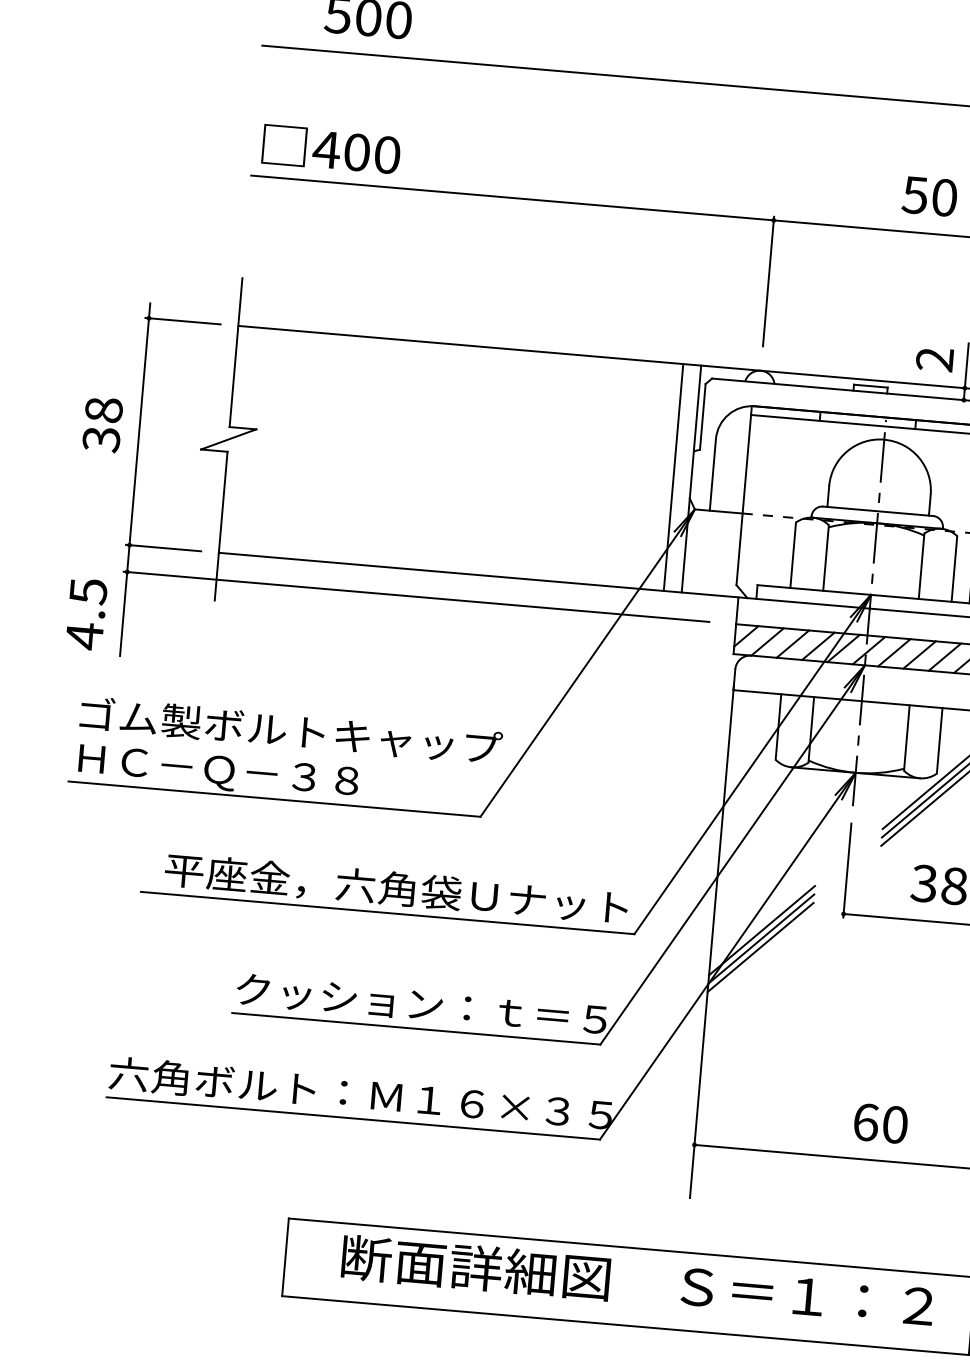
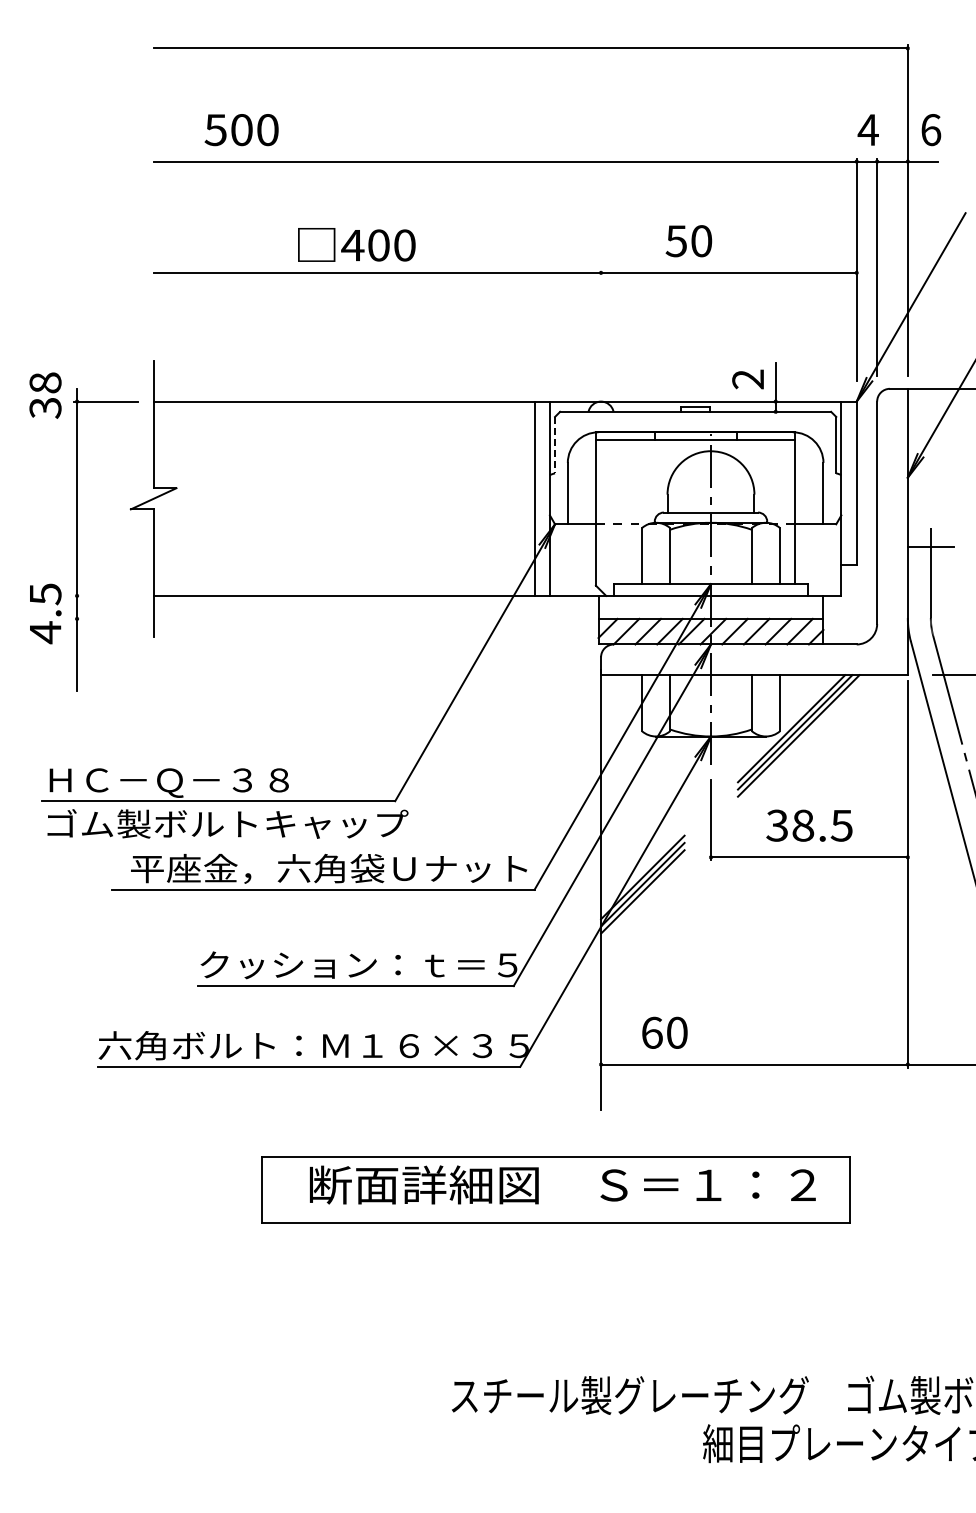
text: (331, 149) -> (356, 244), moved
text: (929, 196) -> (688, 241), moved
line: (769, 280) -> (601, 324), removed
line: (703, 417) -> (555, 445), solid -> dashed
text: (102, 424) -> (45, 395), moved
line: (163, 547) -> (106, 595), removed
line: (416, 596) -> (324, 618), removed
text: (86, 613) -> (45, 613), moved
text: (290, 730) -> (227, 823), moved
text: (880, 1123) -> (664, 1032), moved

